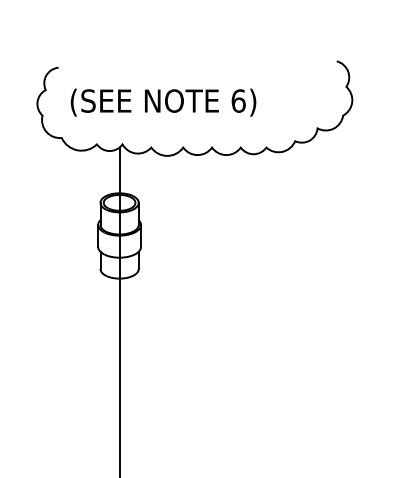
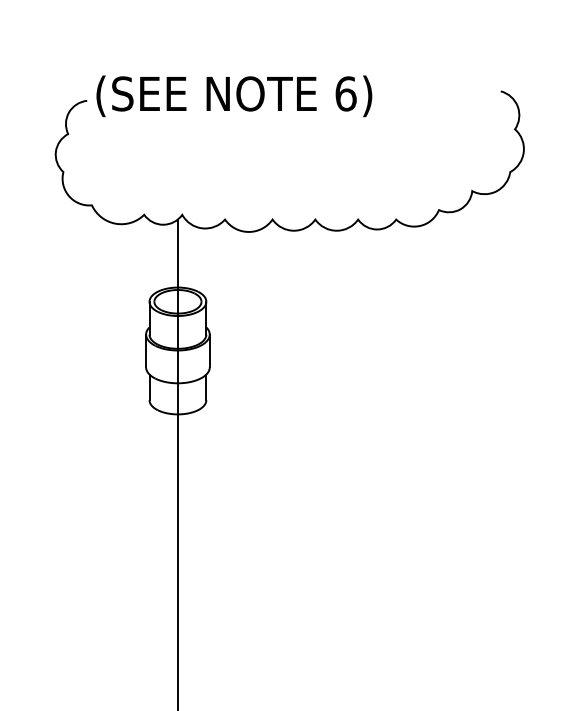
text: (163, 102) -> (234, 96), moved

